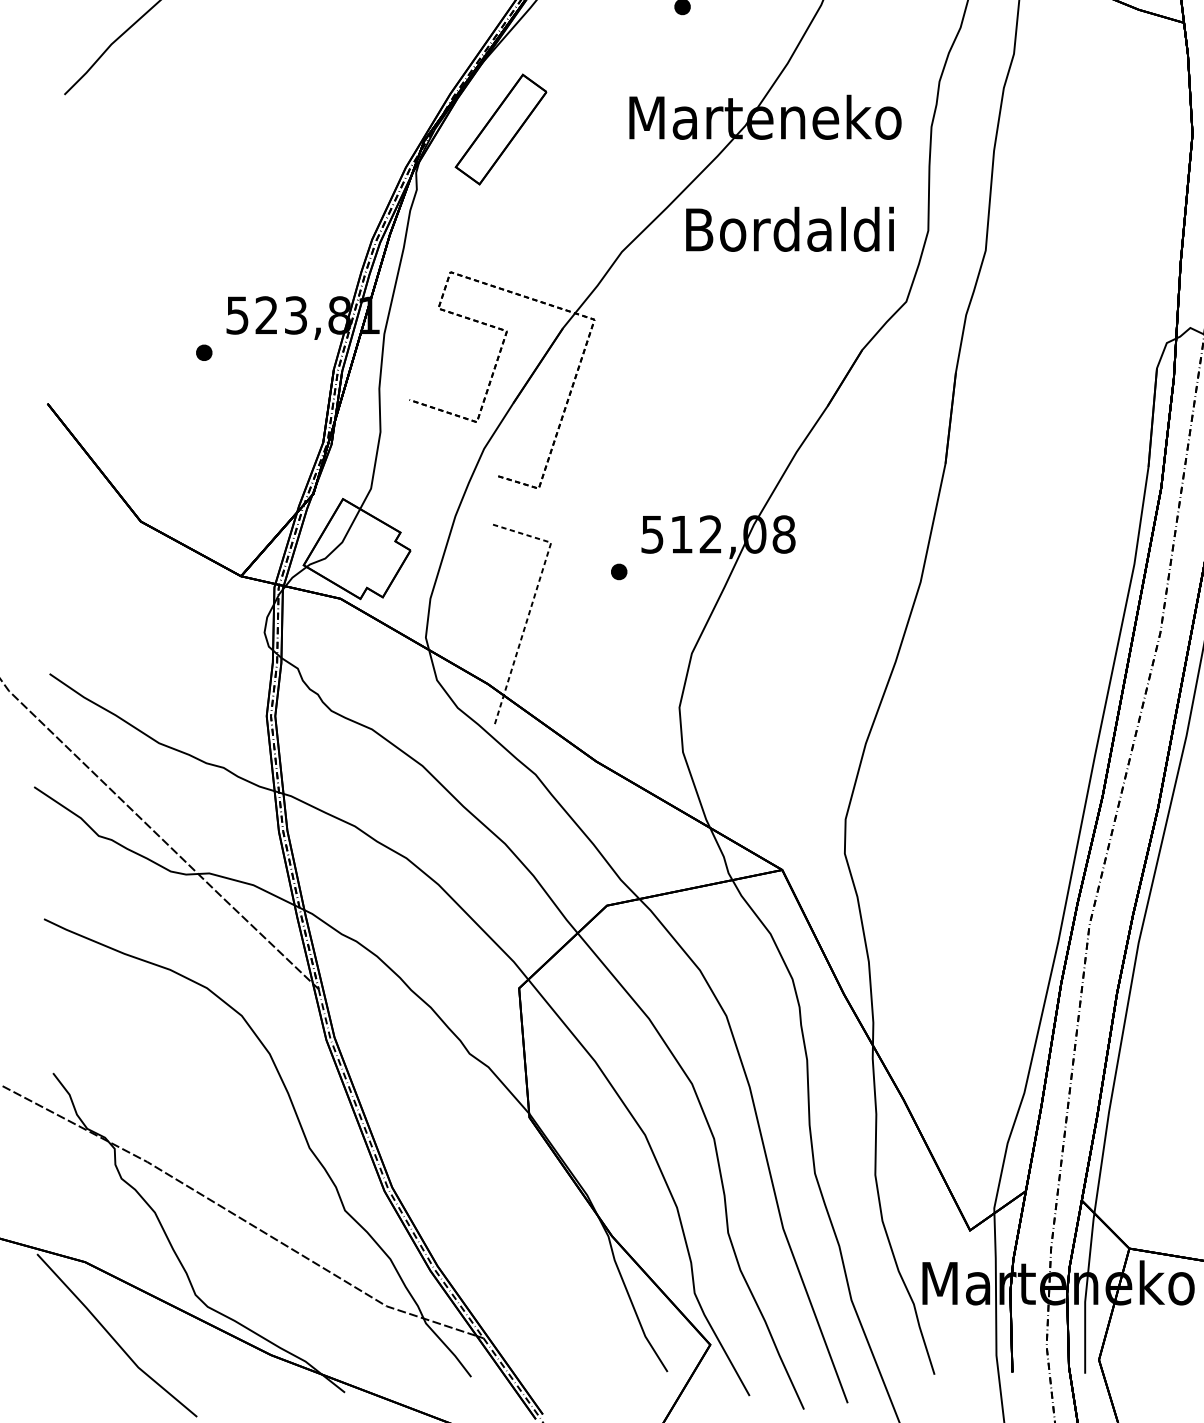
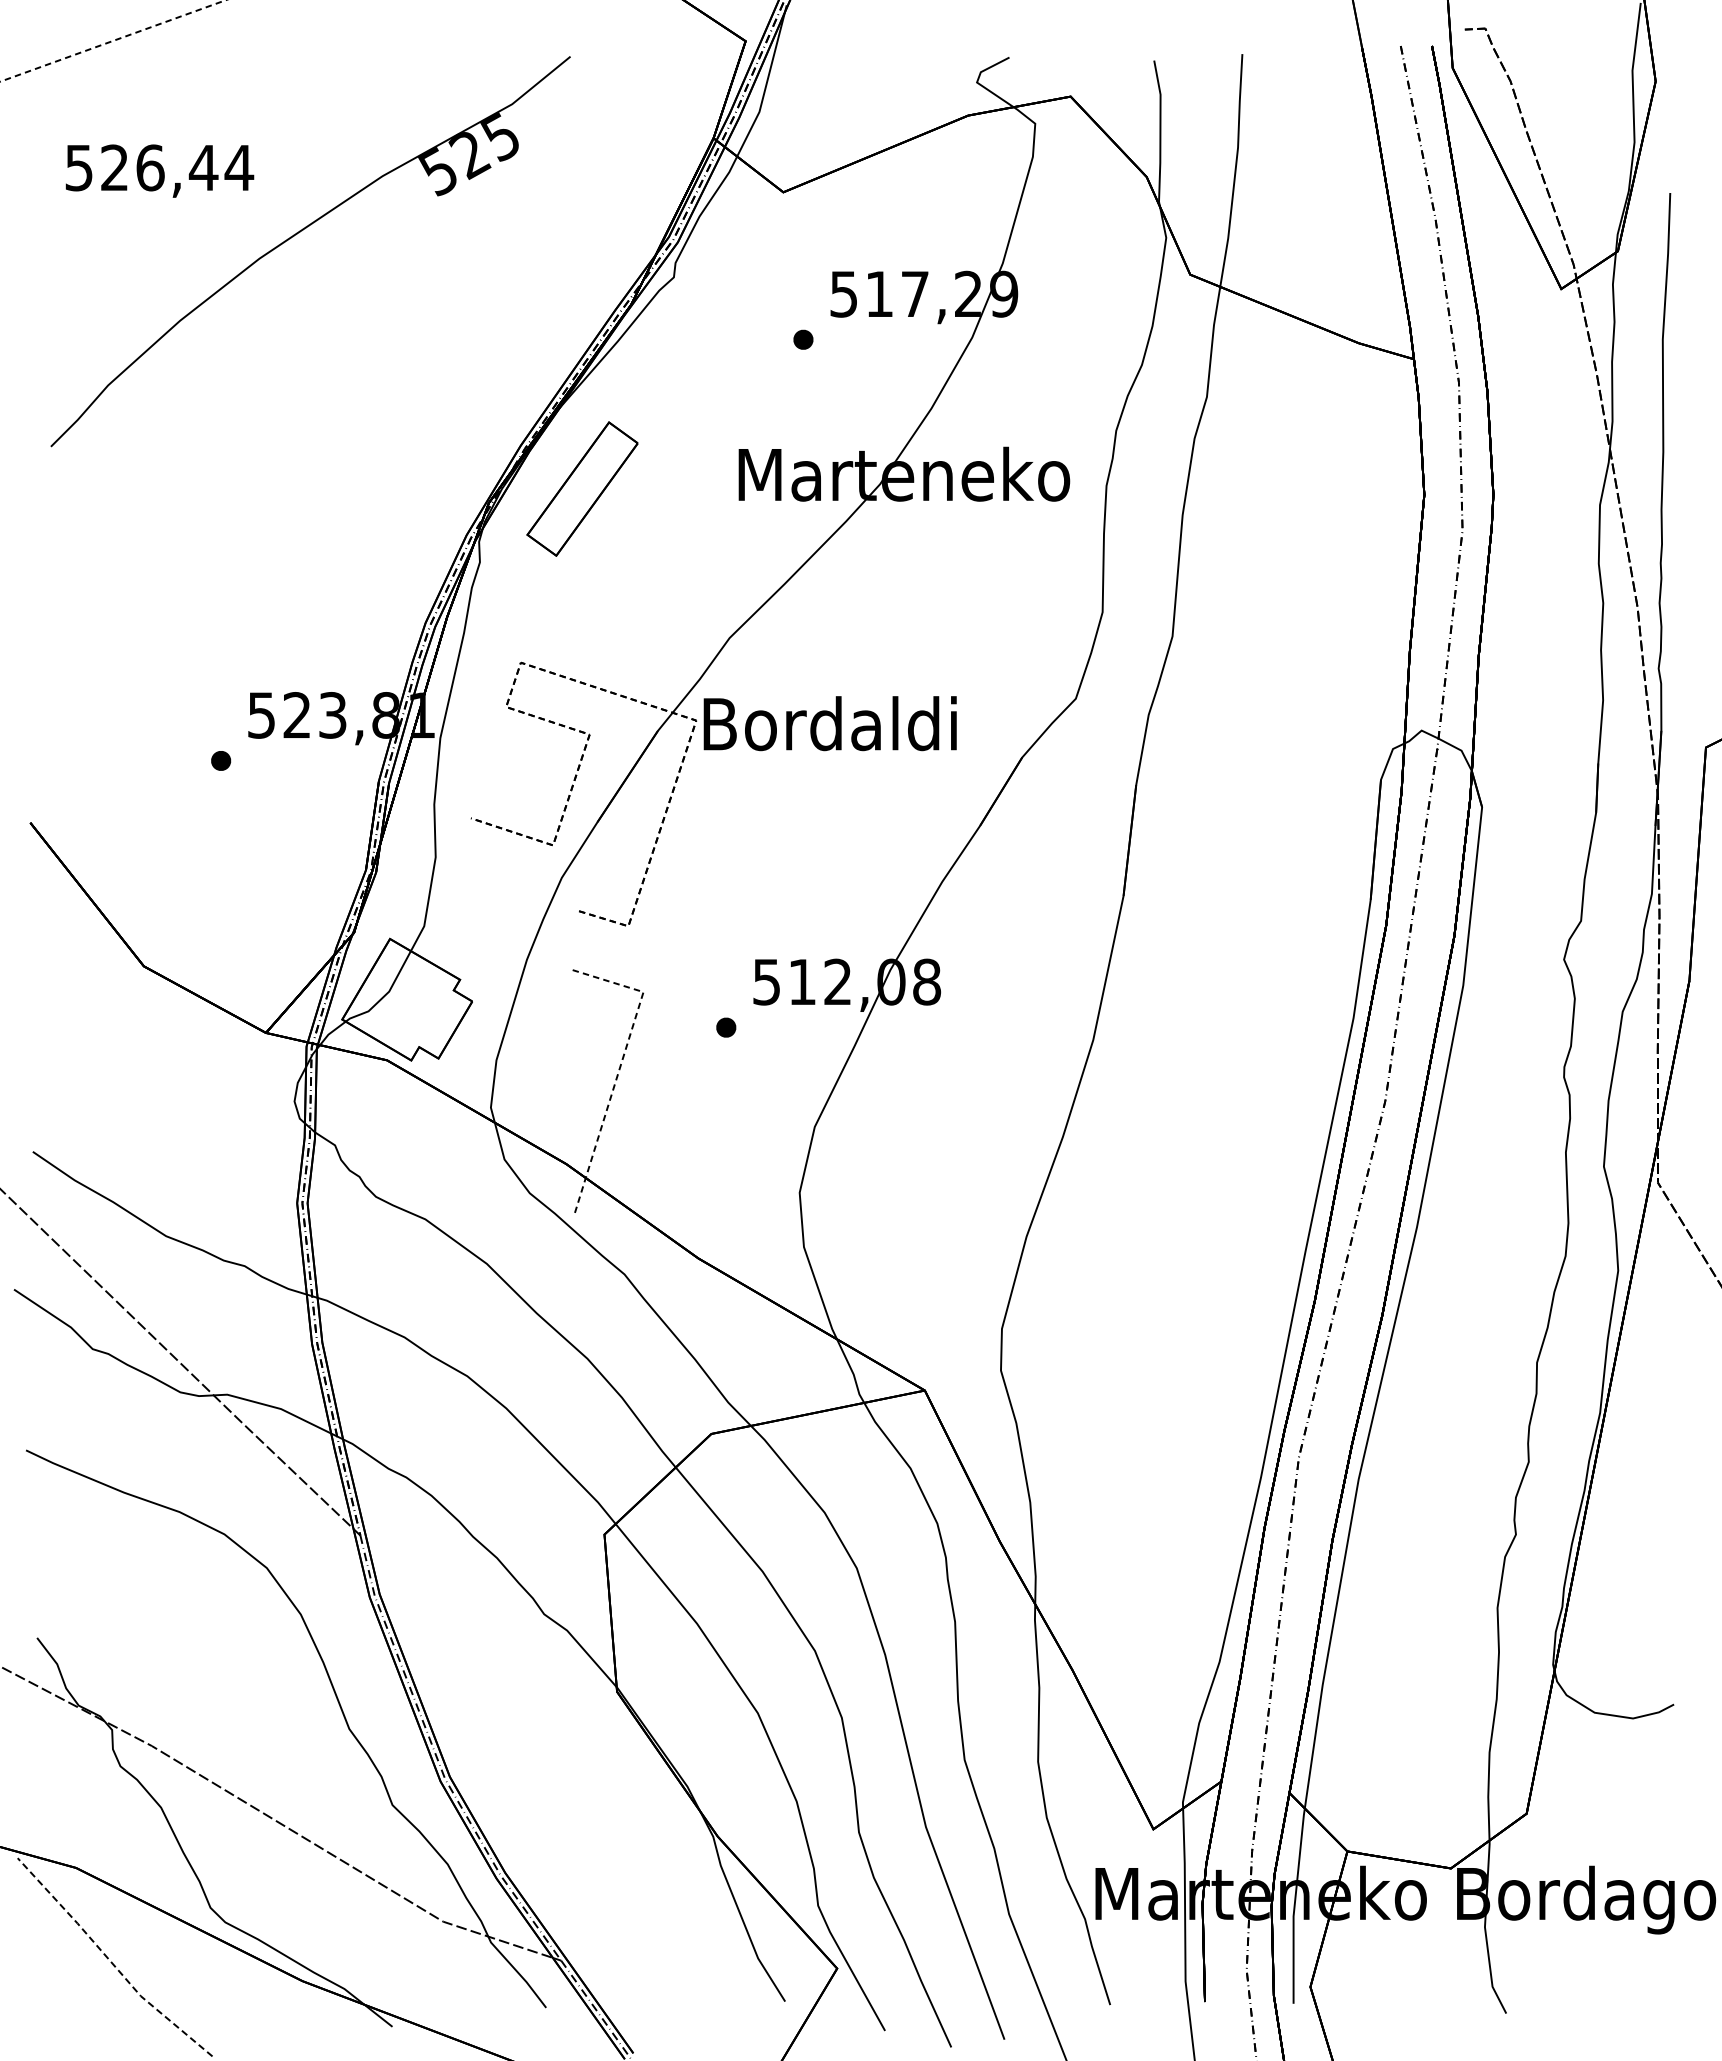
text: (789, 229) -> (829, 723), moved
line: (113, 1339) -> (110, 1961), solid -> dashed

